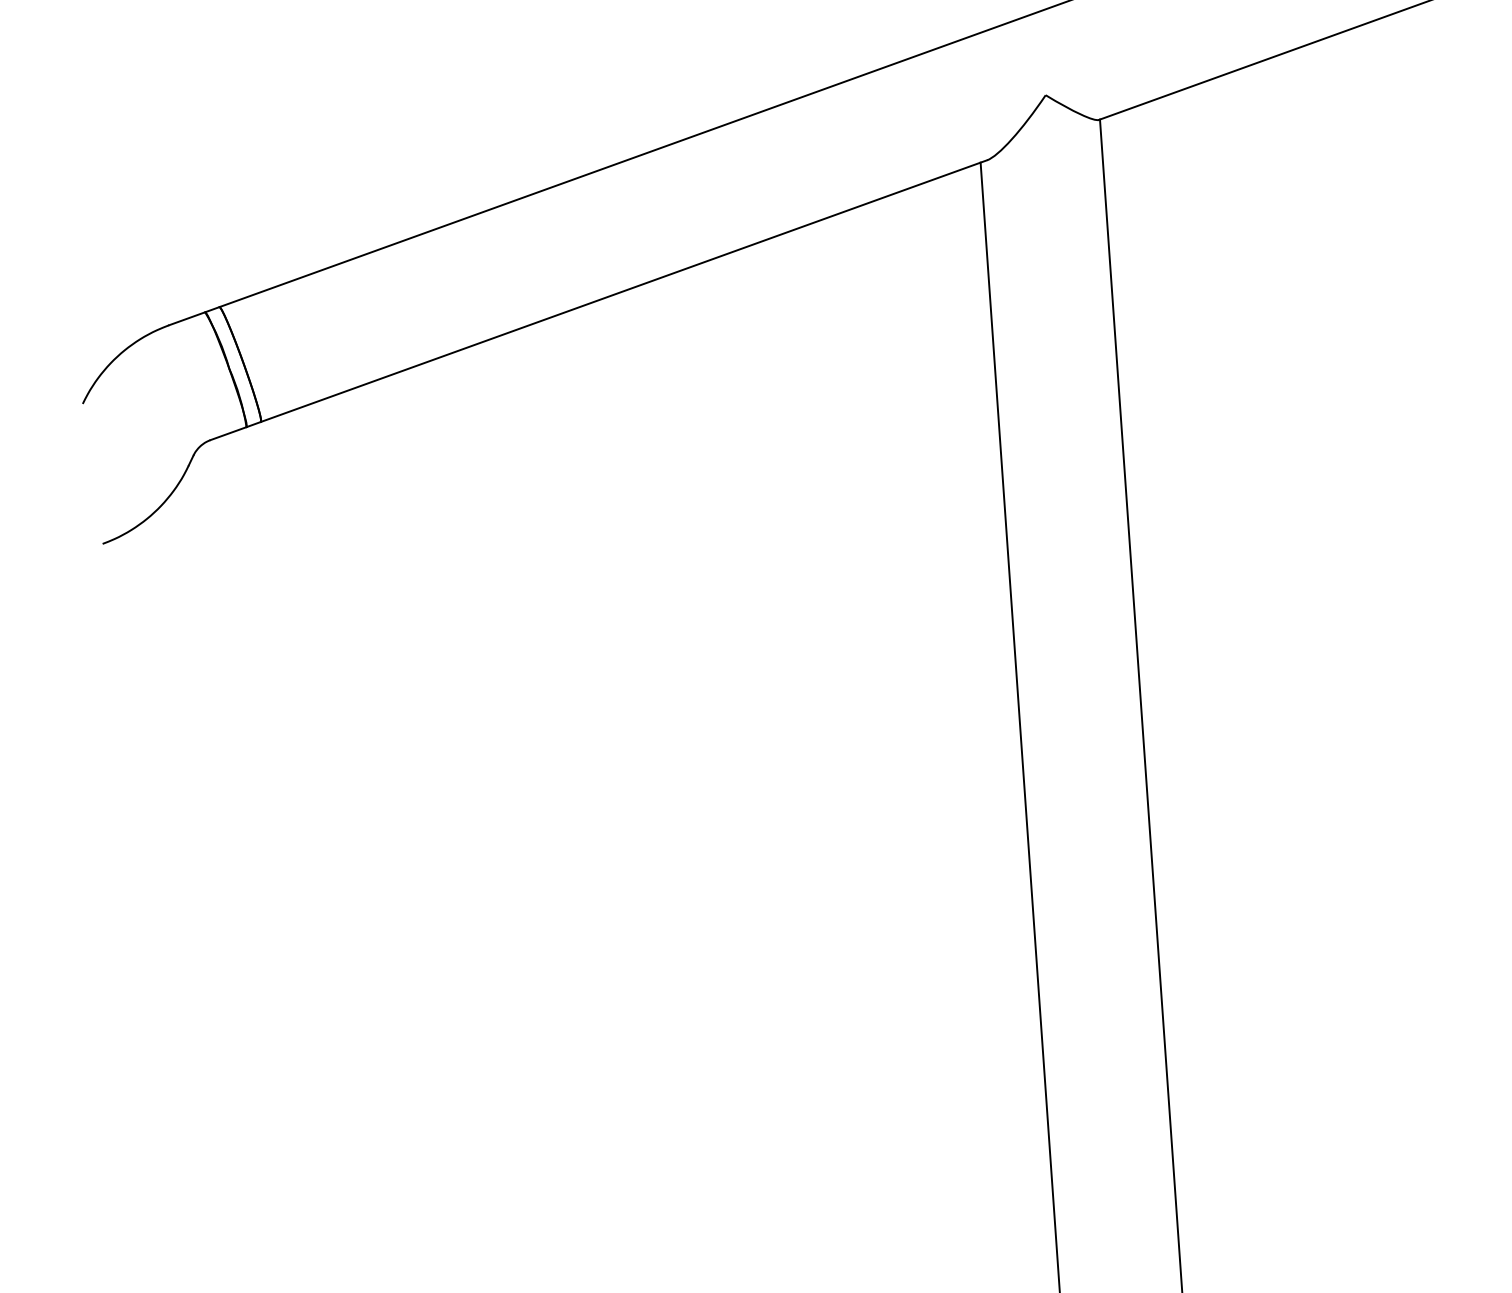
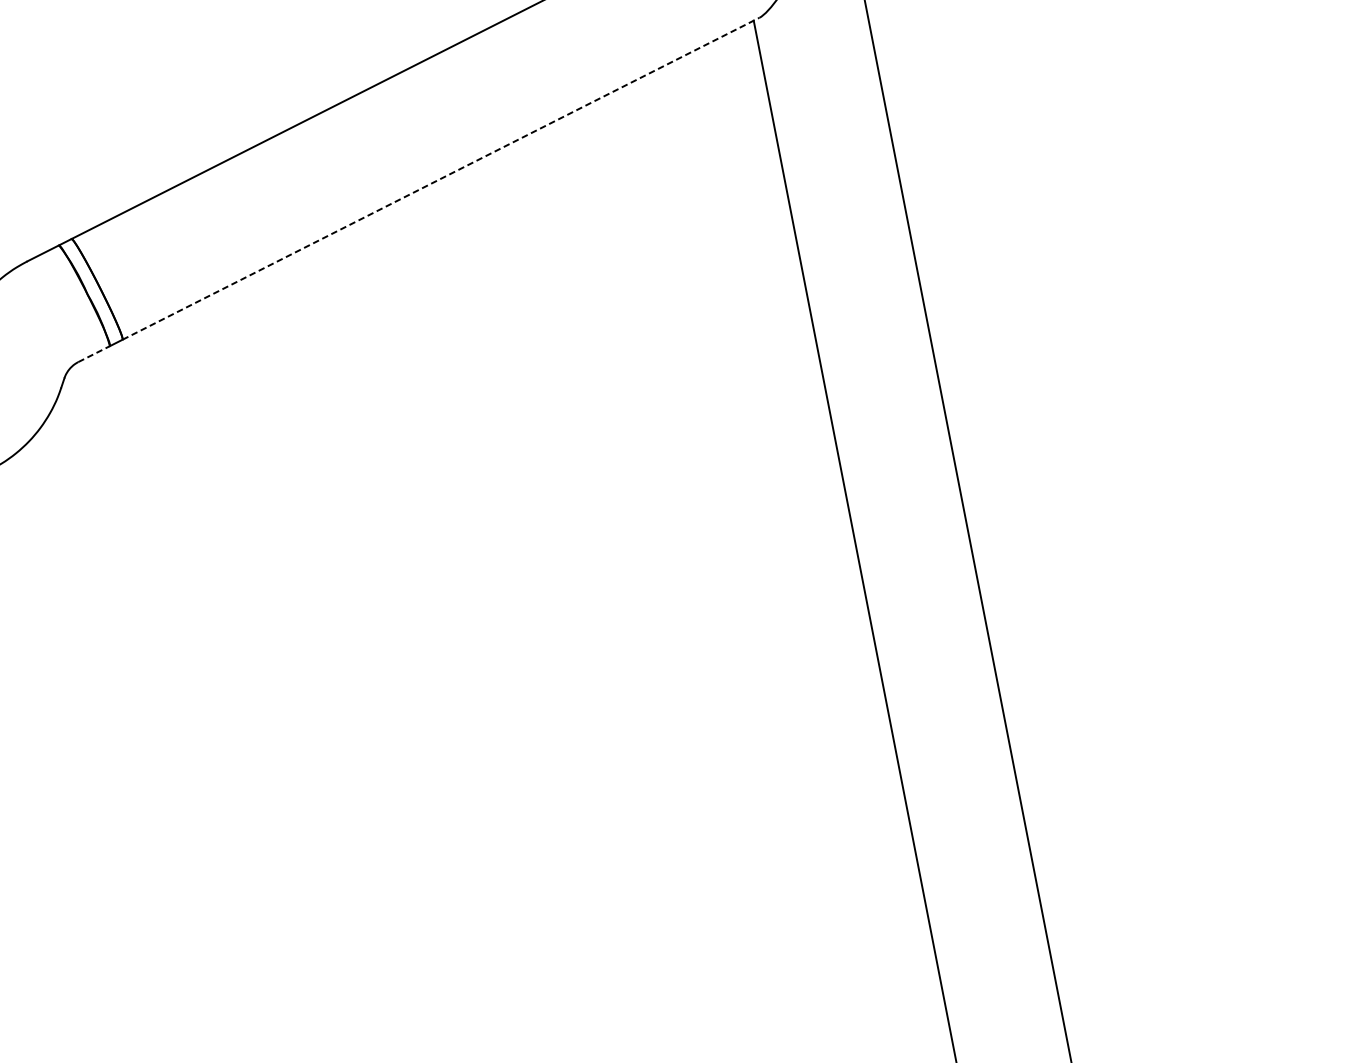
line: (623, 291) -> (440, 179), solid -> dashed
line: (229, 433) -> (95, 353), solid -> dashed

